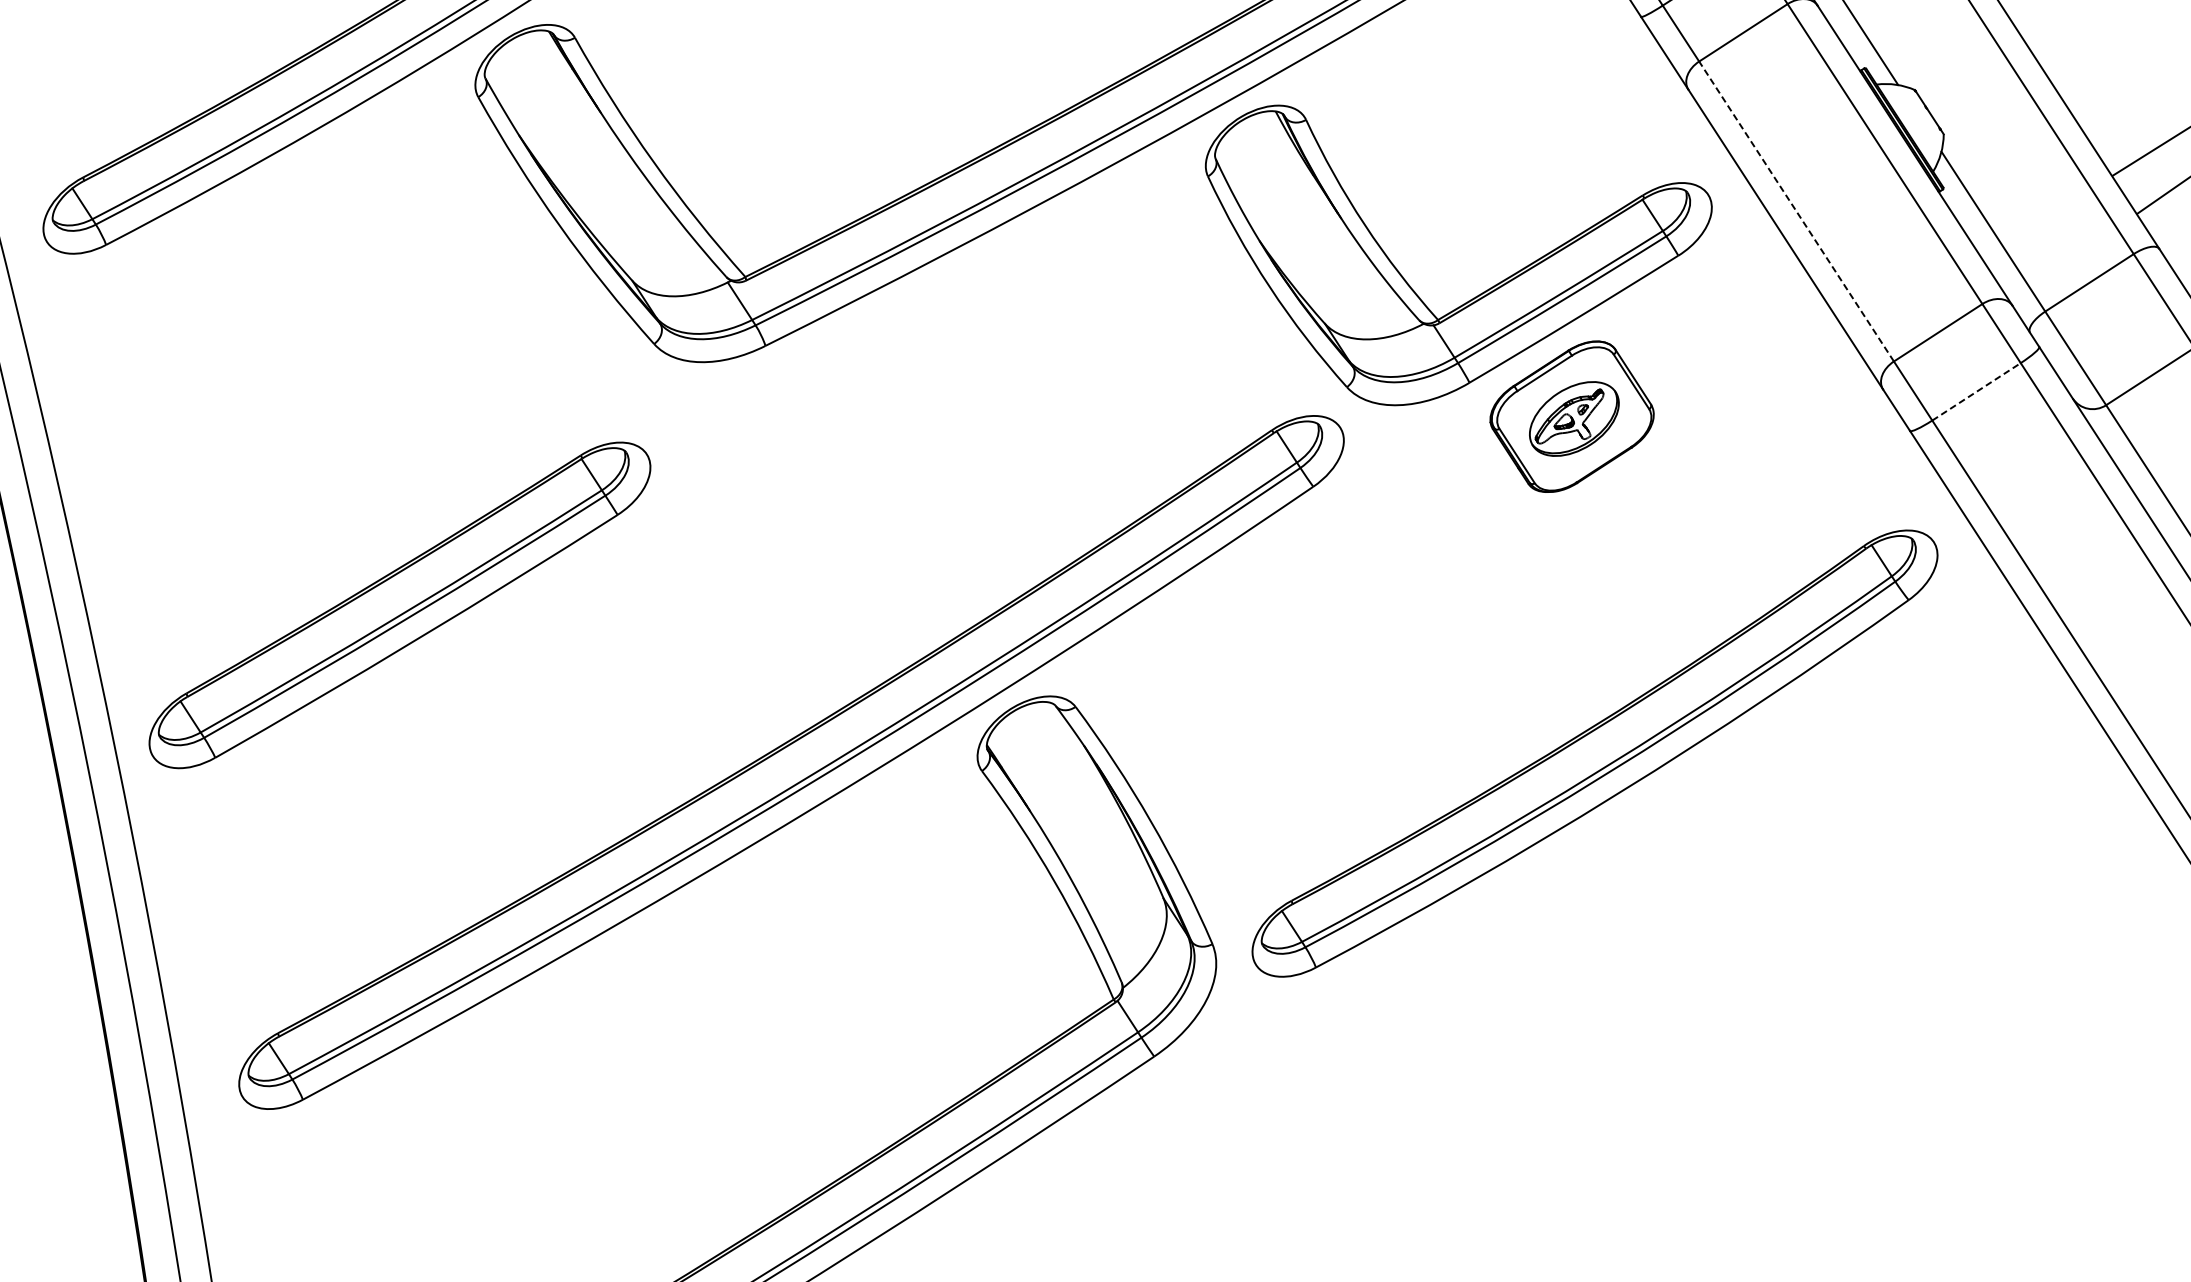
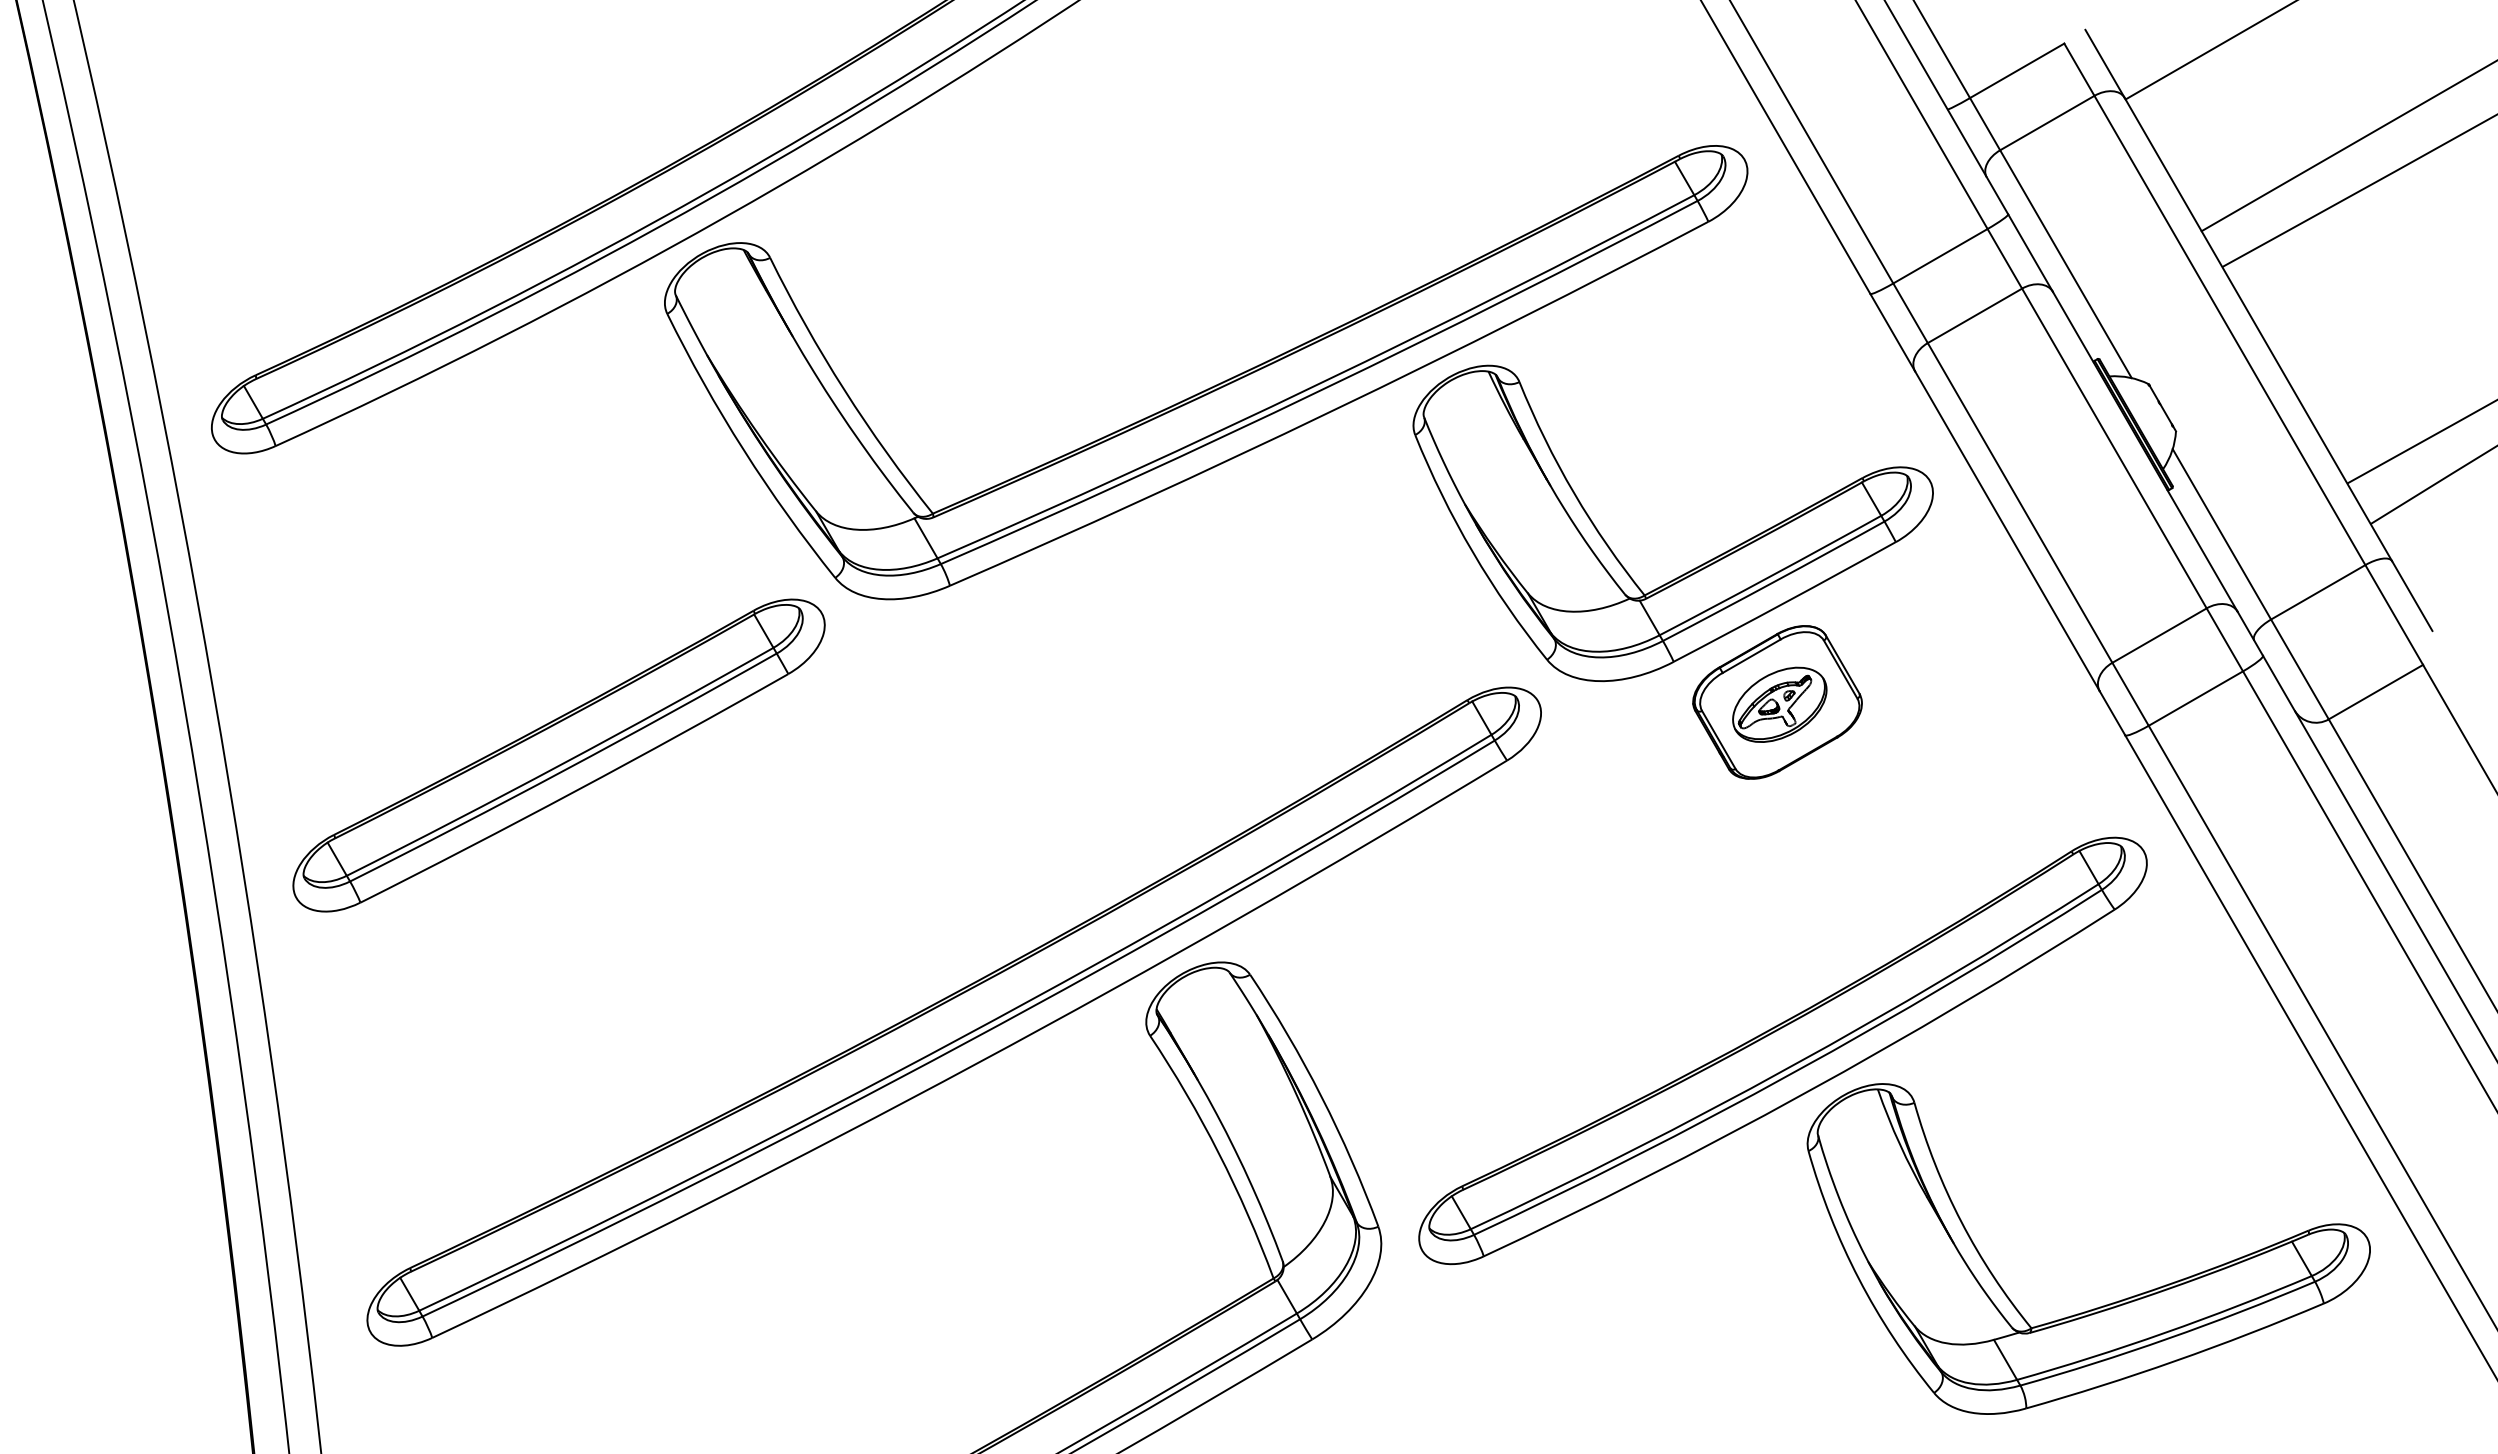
line: (1796, 211) -> (2020, 502), dashed -> solid
line: (1977, 391) -> (2196, 698), dashed -> solid
part: (399, 605) -> (558, 755), moved
part: (1920, 982) -> (2106, 1304), added

